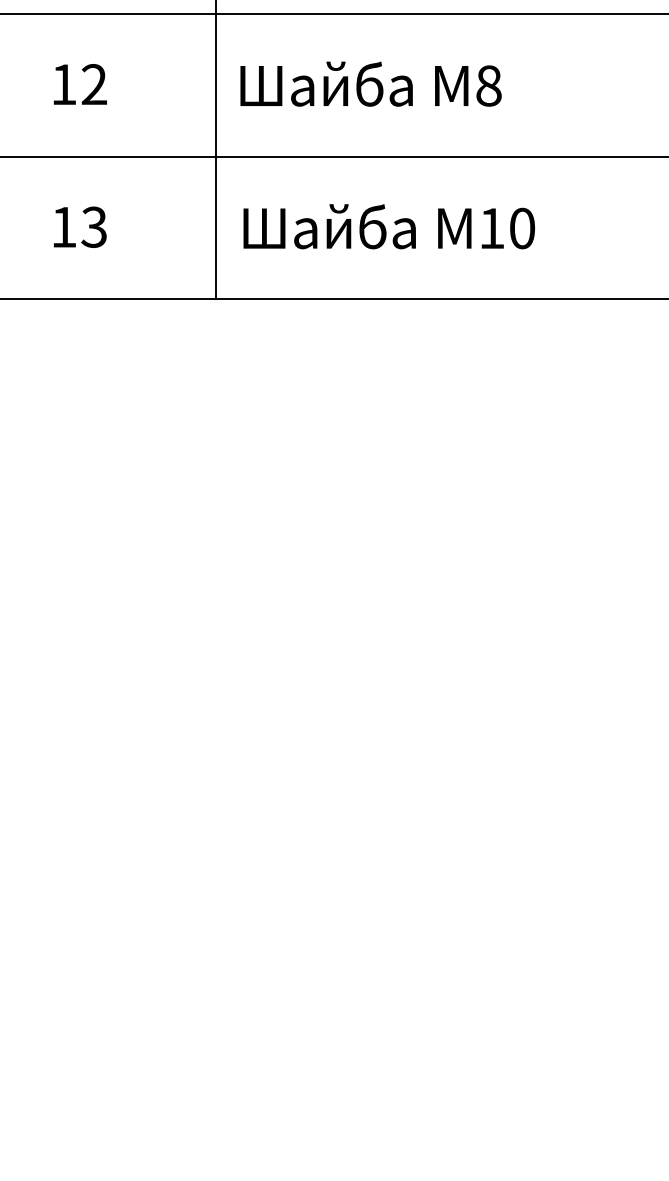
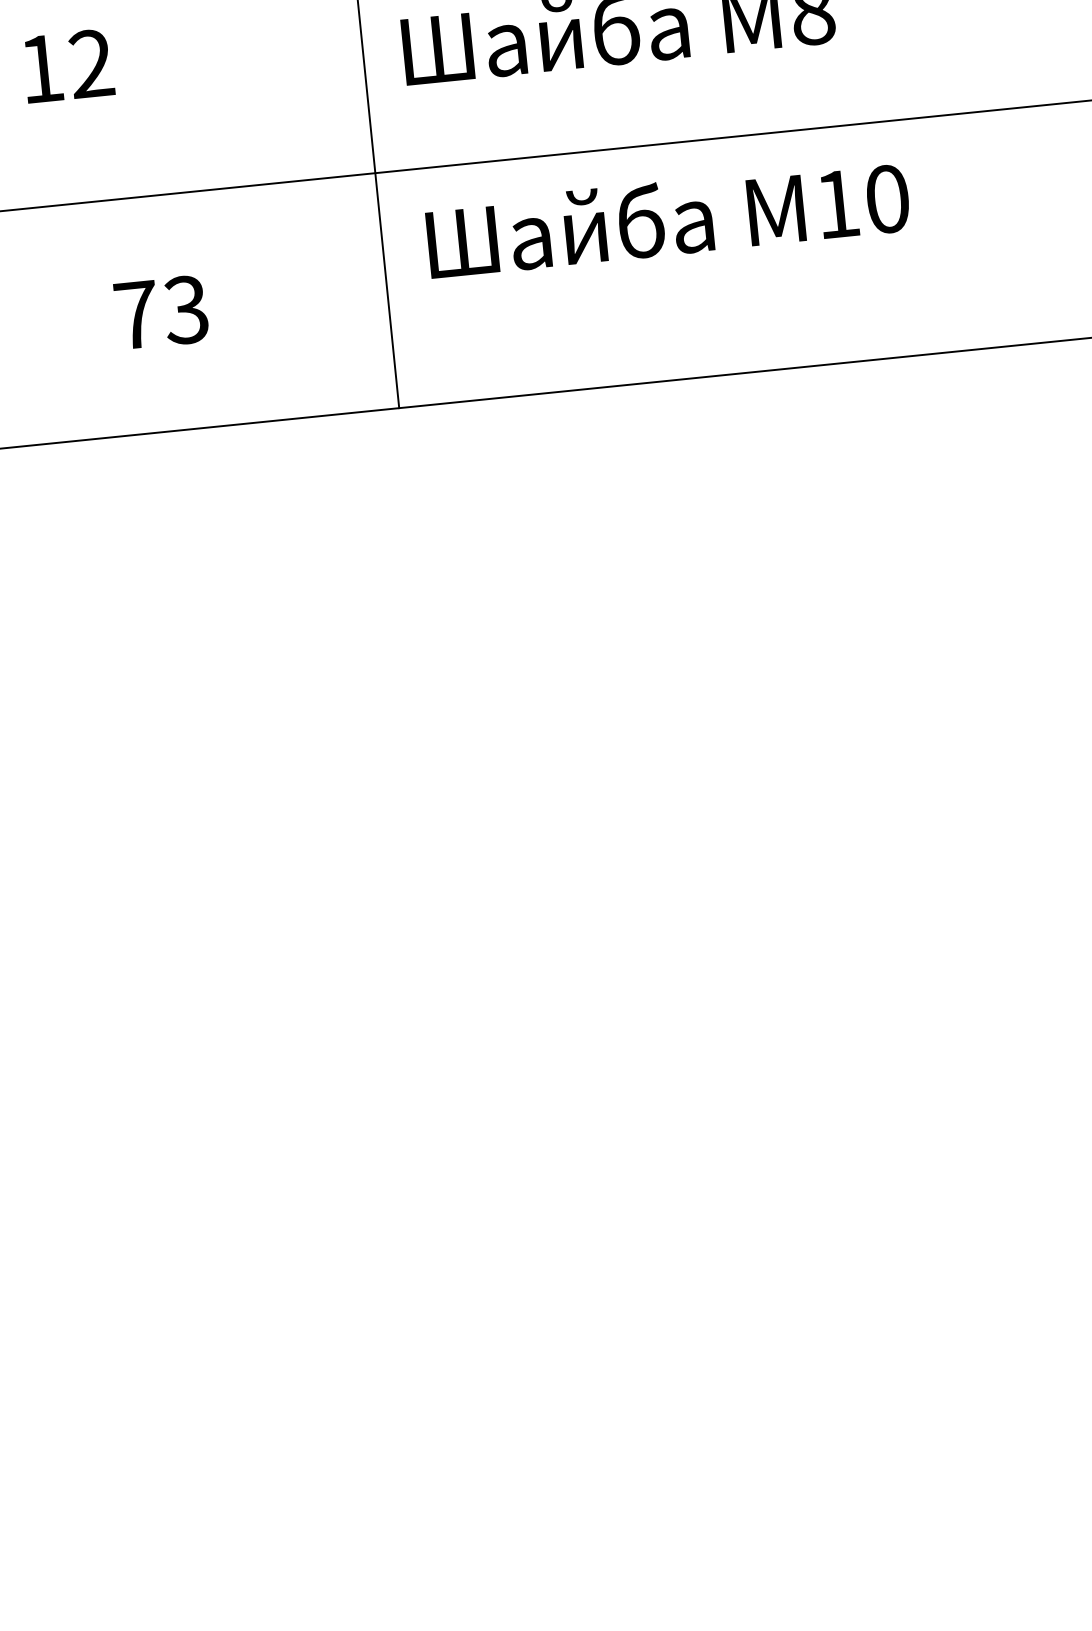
text: (80, 84) -> (68, 65), moved
text: (388, 226) -> (666, 218), moved
text: (63, 227) -> (135, 315), 13 -> 73

